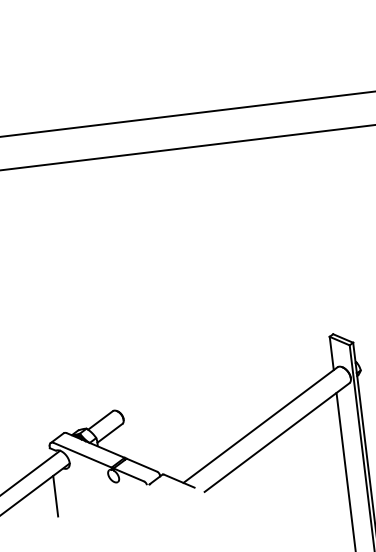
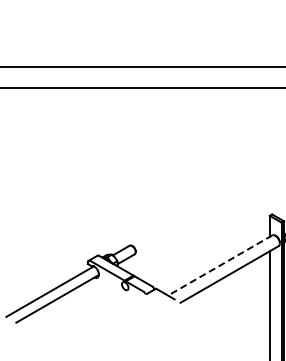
line: (259, 425) -> (219, 265), solid -> dashed
line: (55, 496) -> (87, 294), removed

